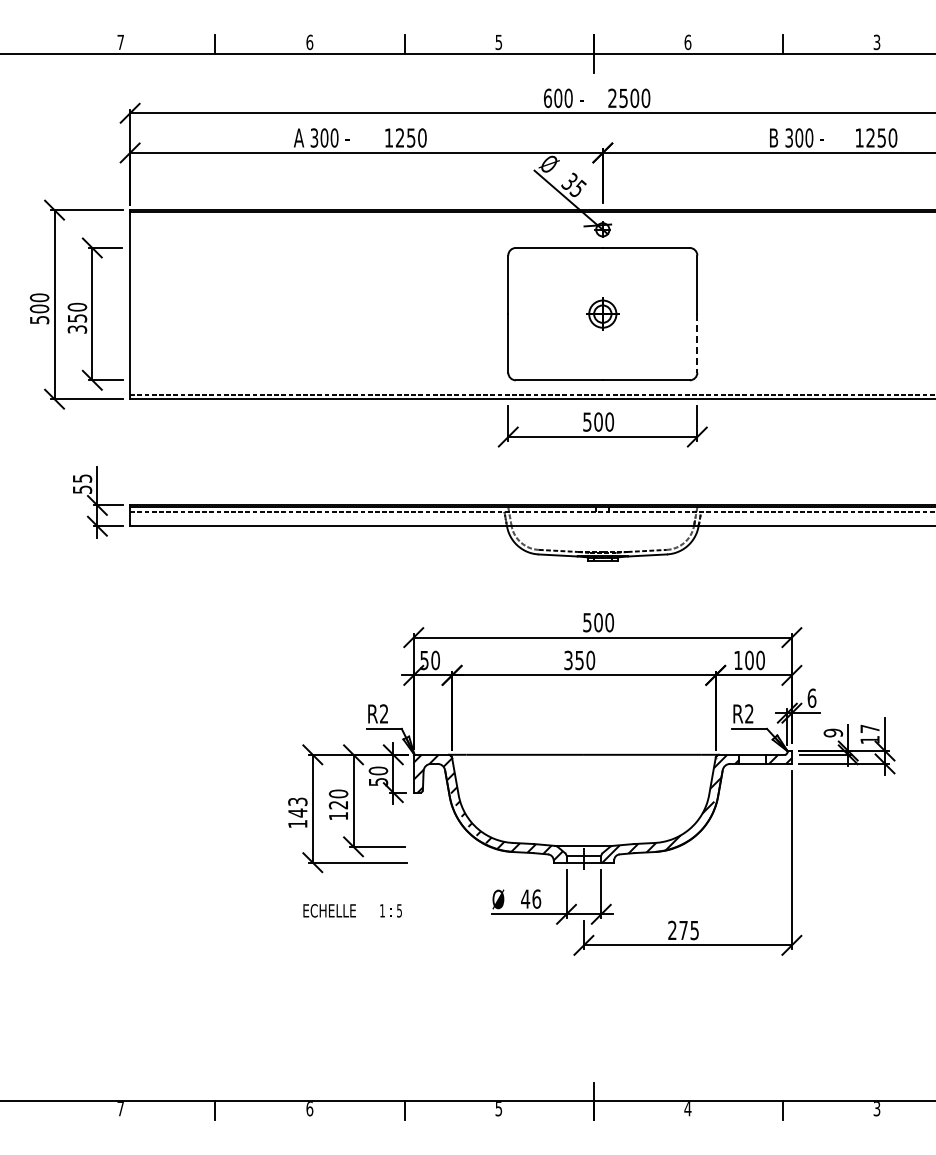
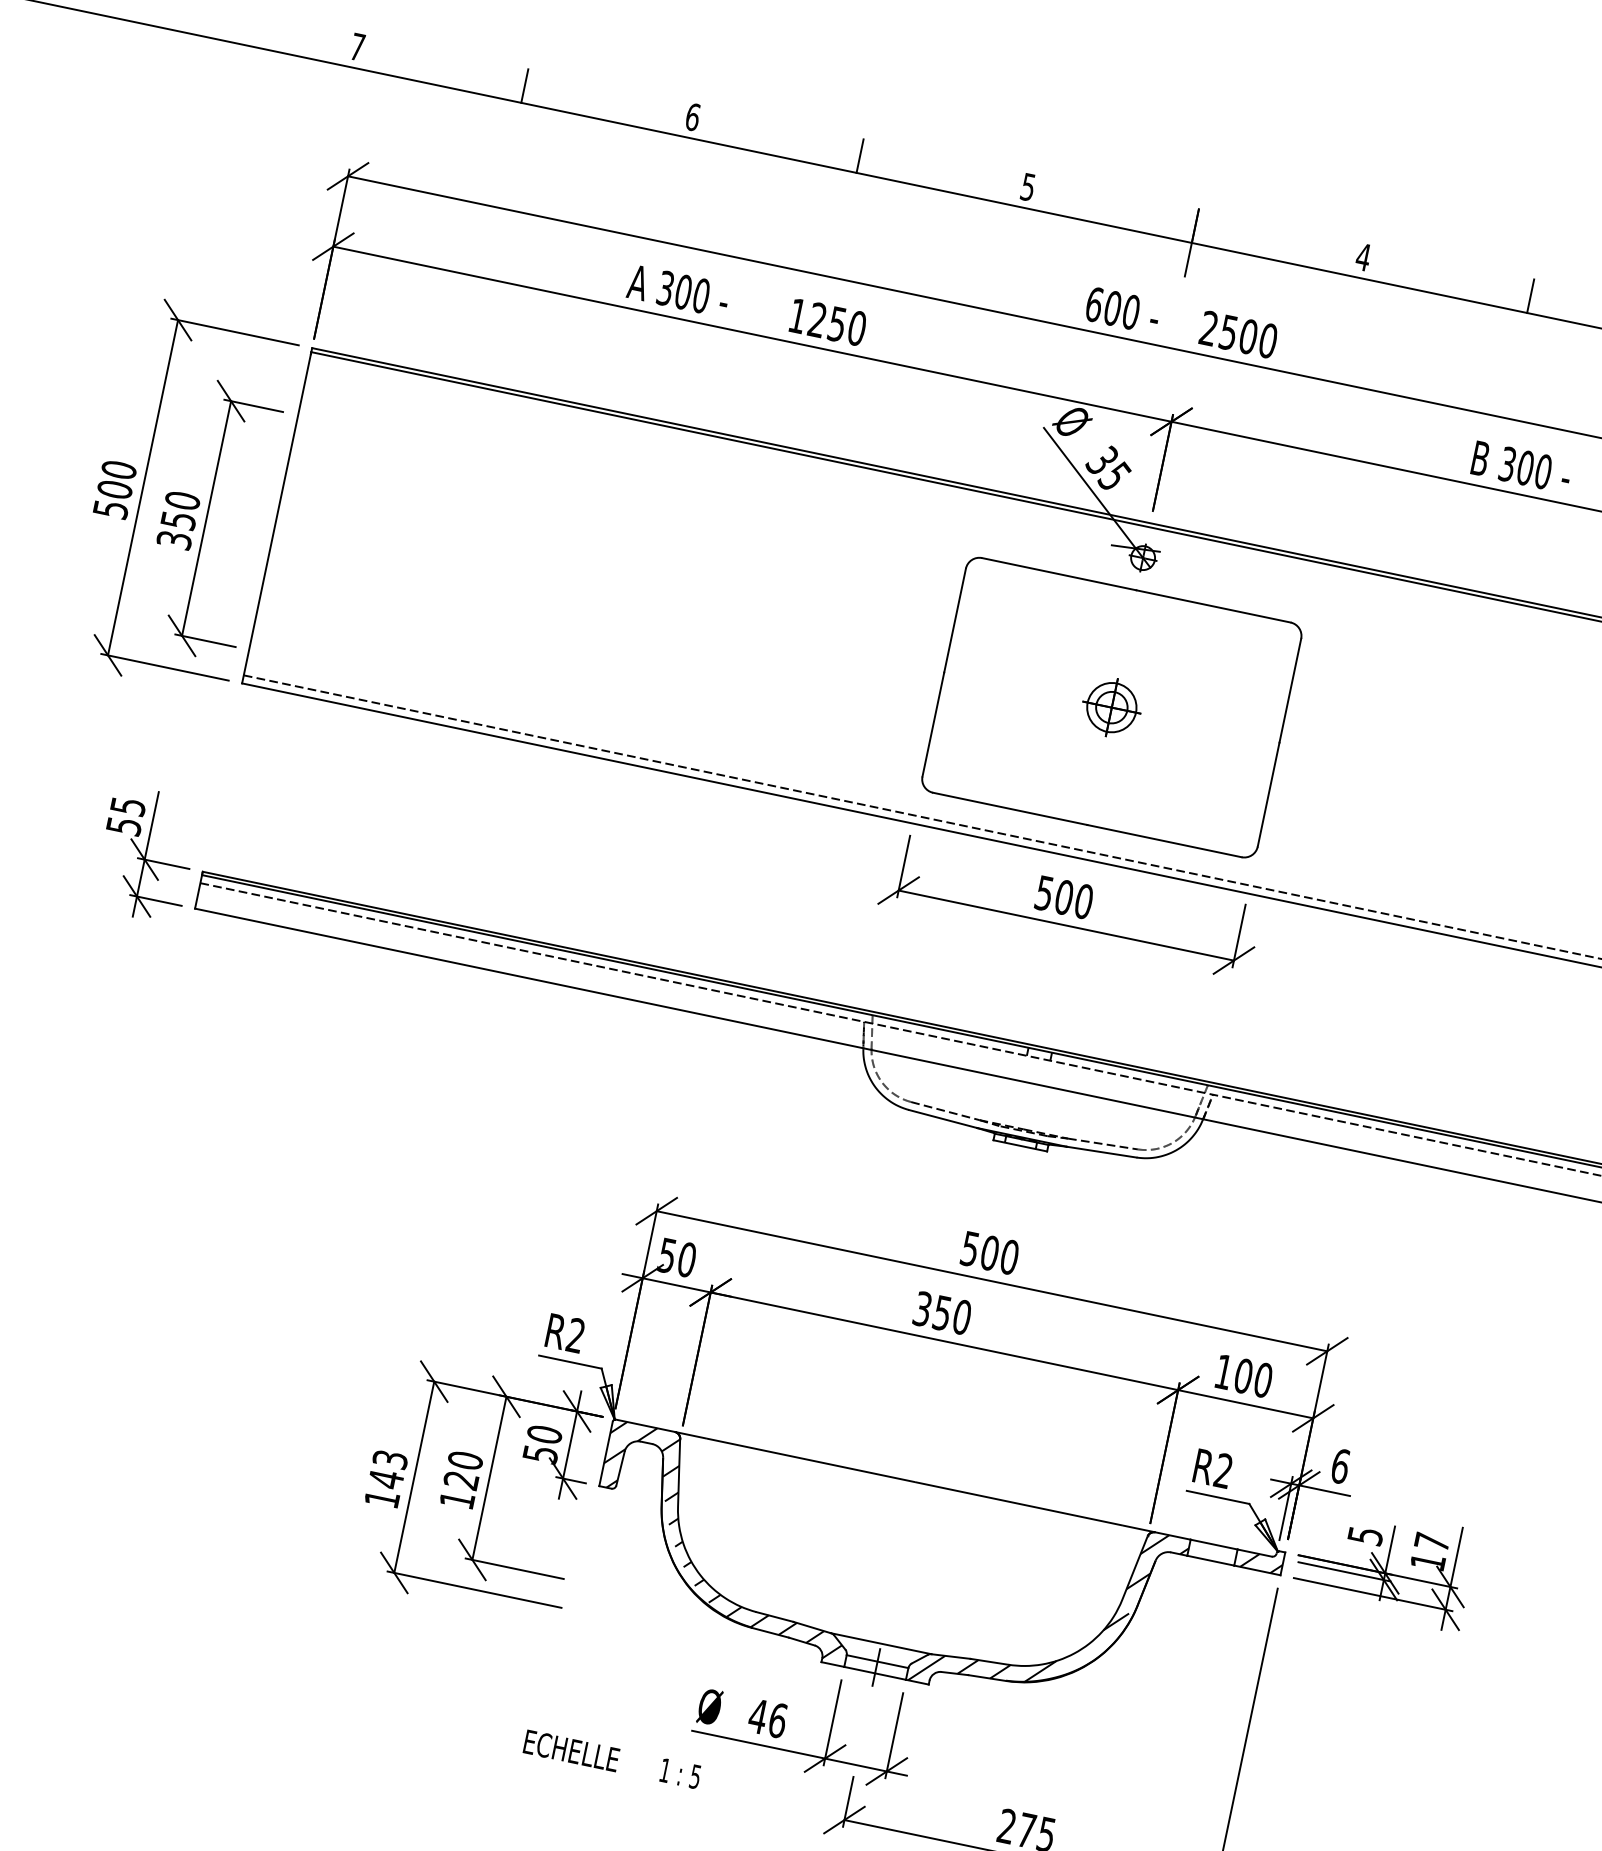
text: (687, 42) -> (1362, 257), 6 -> 4
line: (697, 343) -> (1268, 794), dashed -> solid
text: (832, 732) -> (1364, 1534), 9 -> 5
text: (352, 910) -> (612, 1758), moved

